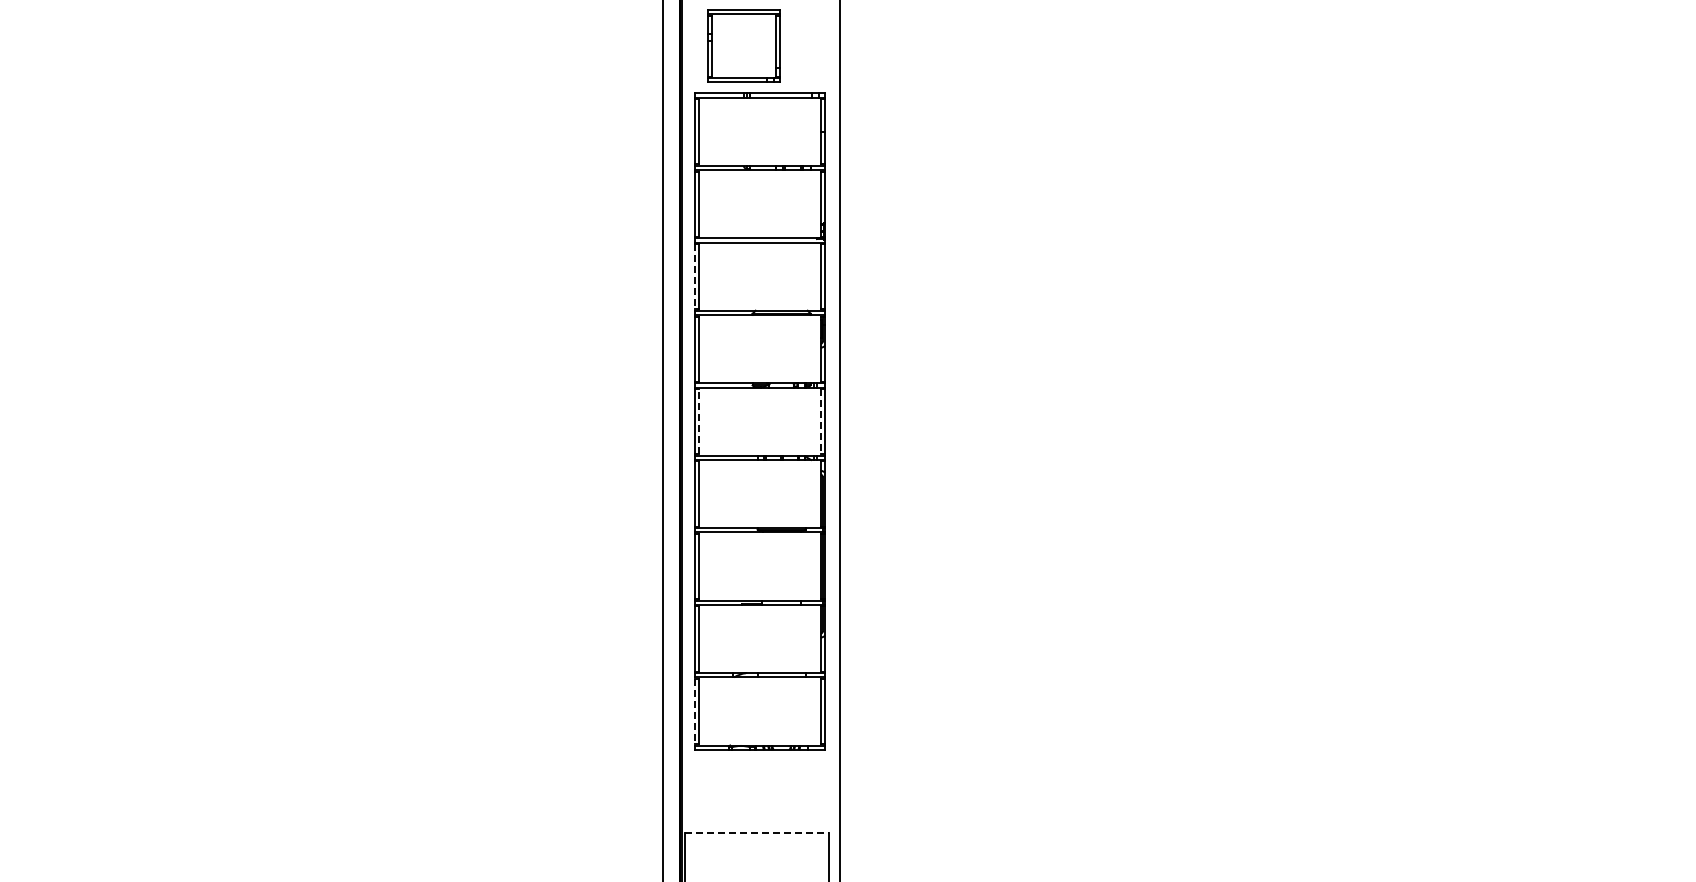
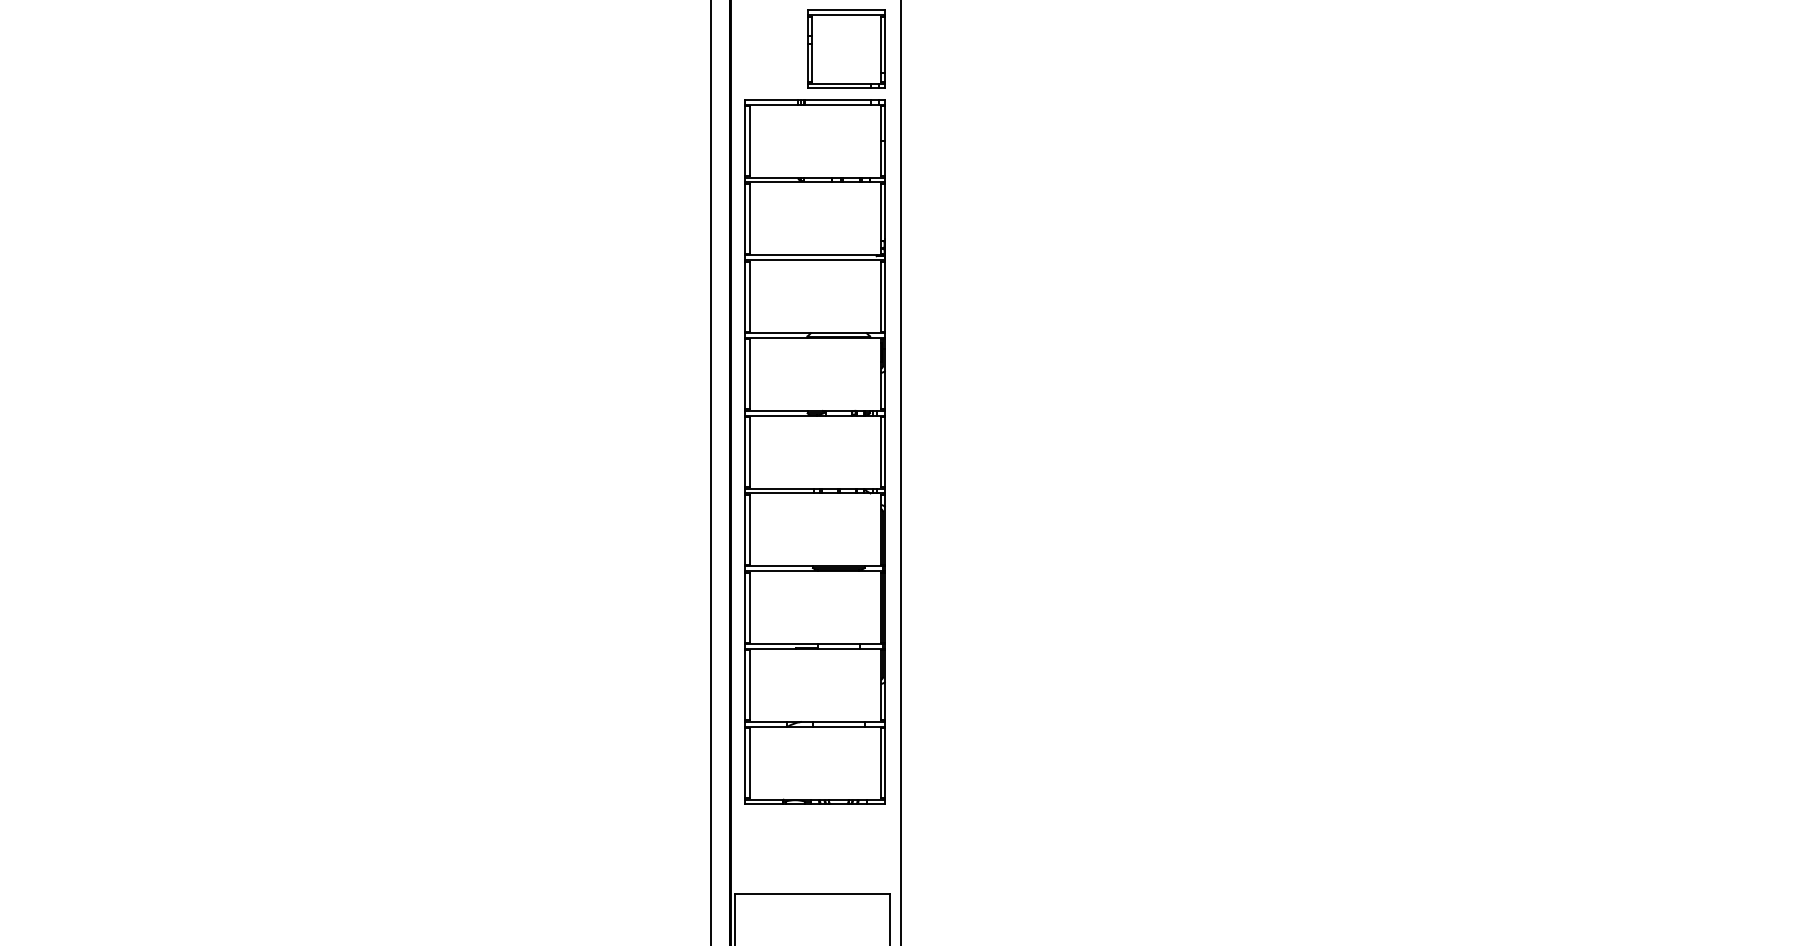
part: (743, 45) -> (846, 48), moved
line: (694, 276) -> (745, 296), dashed -> solid
line: (699, 421) -> (750, 452), dashed -> solid
line: (820, 421) -> (880, 452), dashed -> solid
line: (694, 711) -> (745, 763), dashed -> solid
line: (757, 833) -> (812, 894), dashed -> solid

